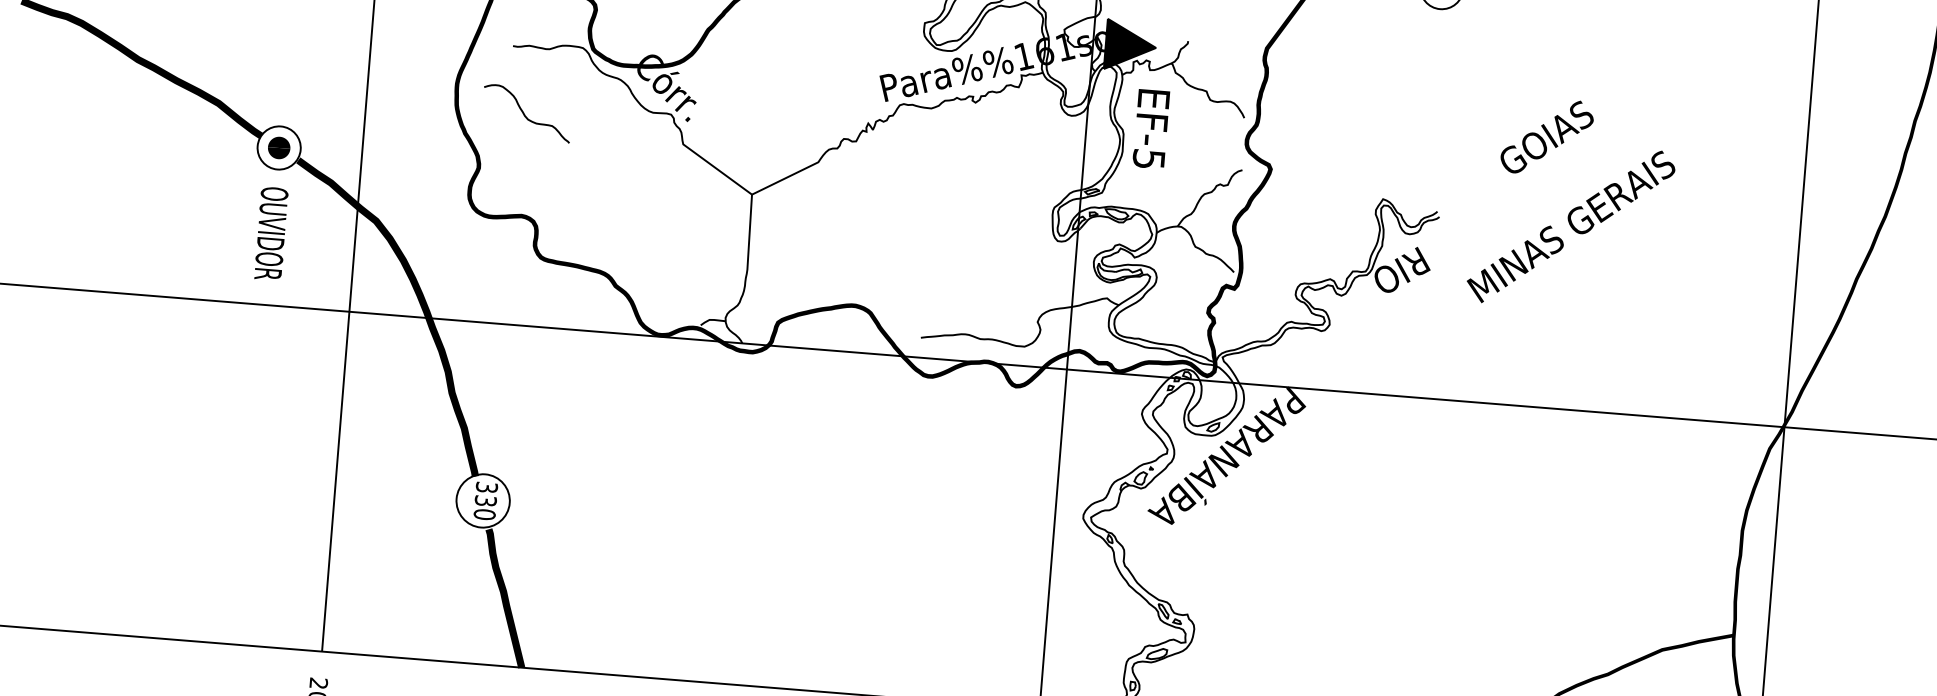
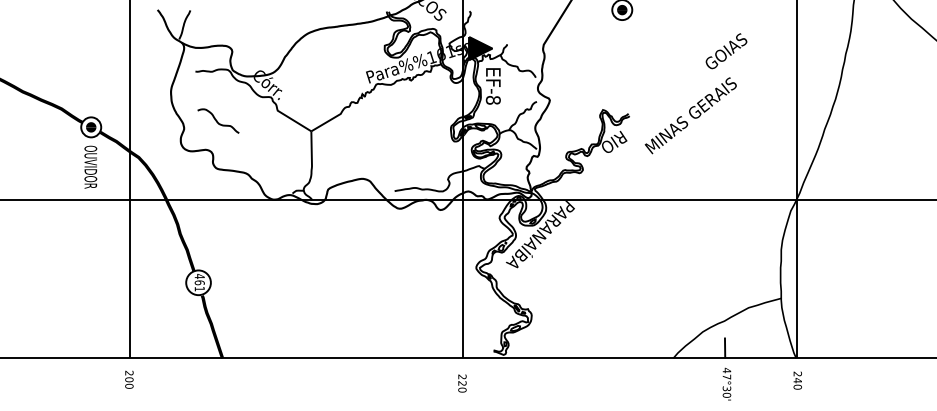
curve: (525, 111) -> (217, 120), moved
text: (1547, 137) -> (726, 51), moved
text: (1147, 157) -> (492, 99), EF-5 -> EF-8
text: (485, 500) -> (199, 282), 330 -> 461

